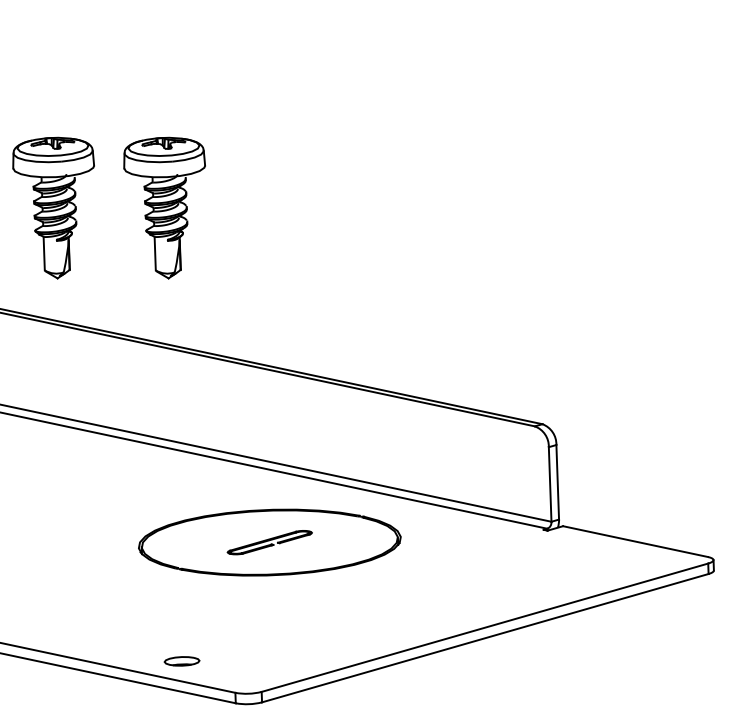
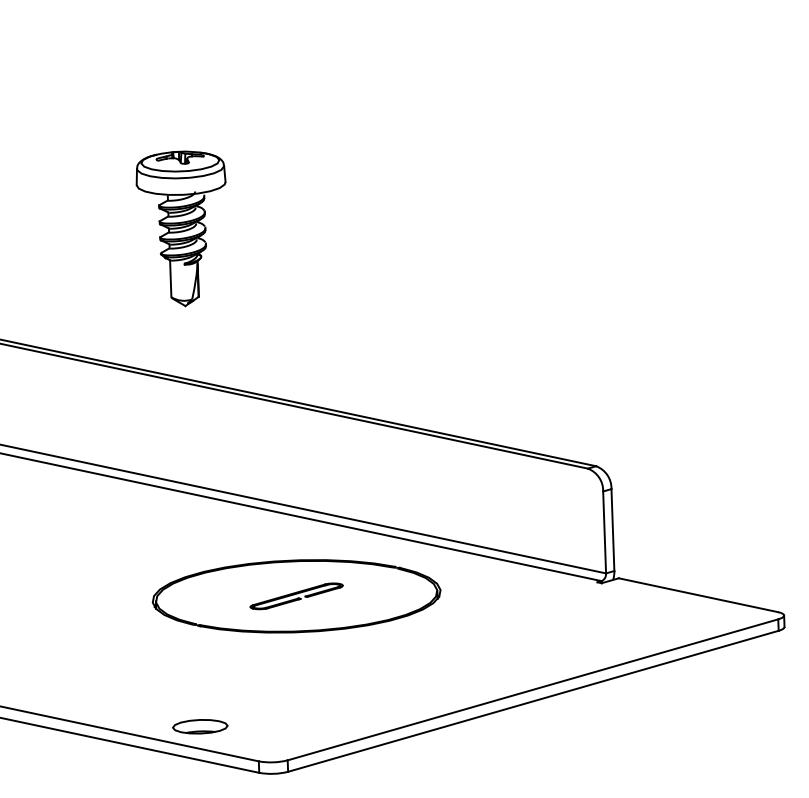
part: (53, 207) -> (58, 228), removed
part: (181, 661) -> (199, 726), size x1.43

